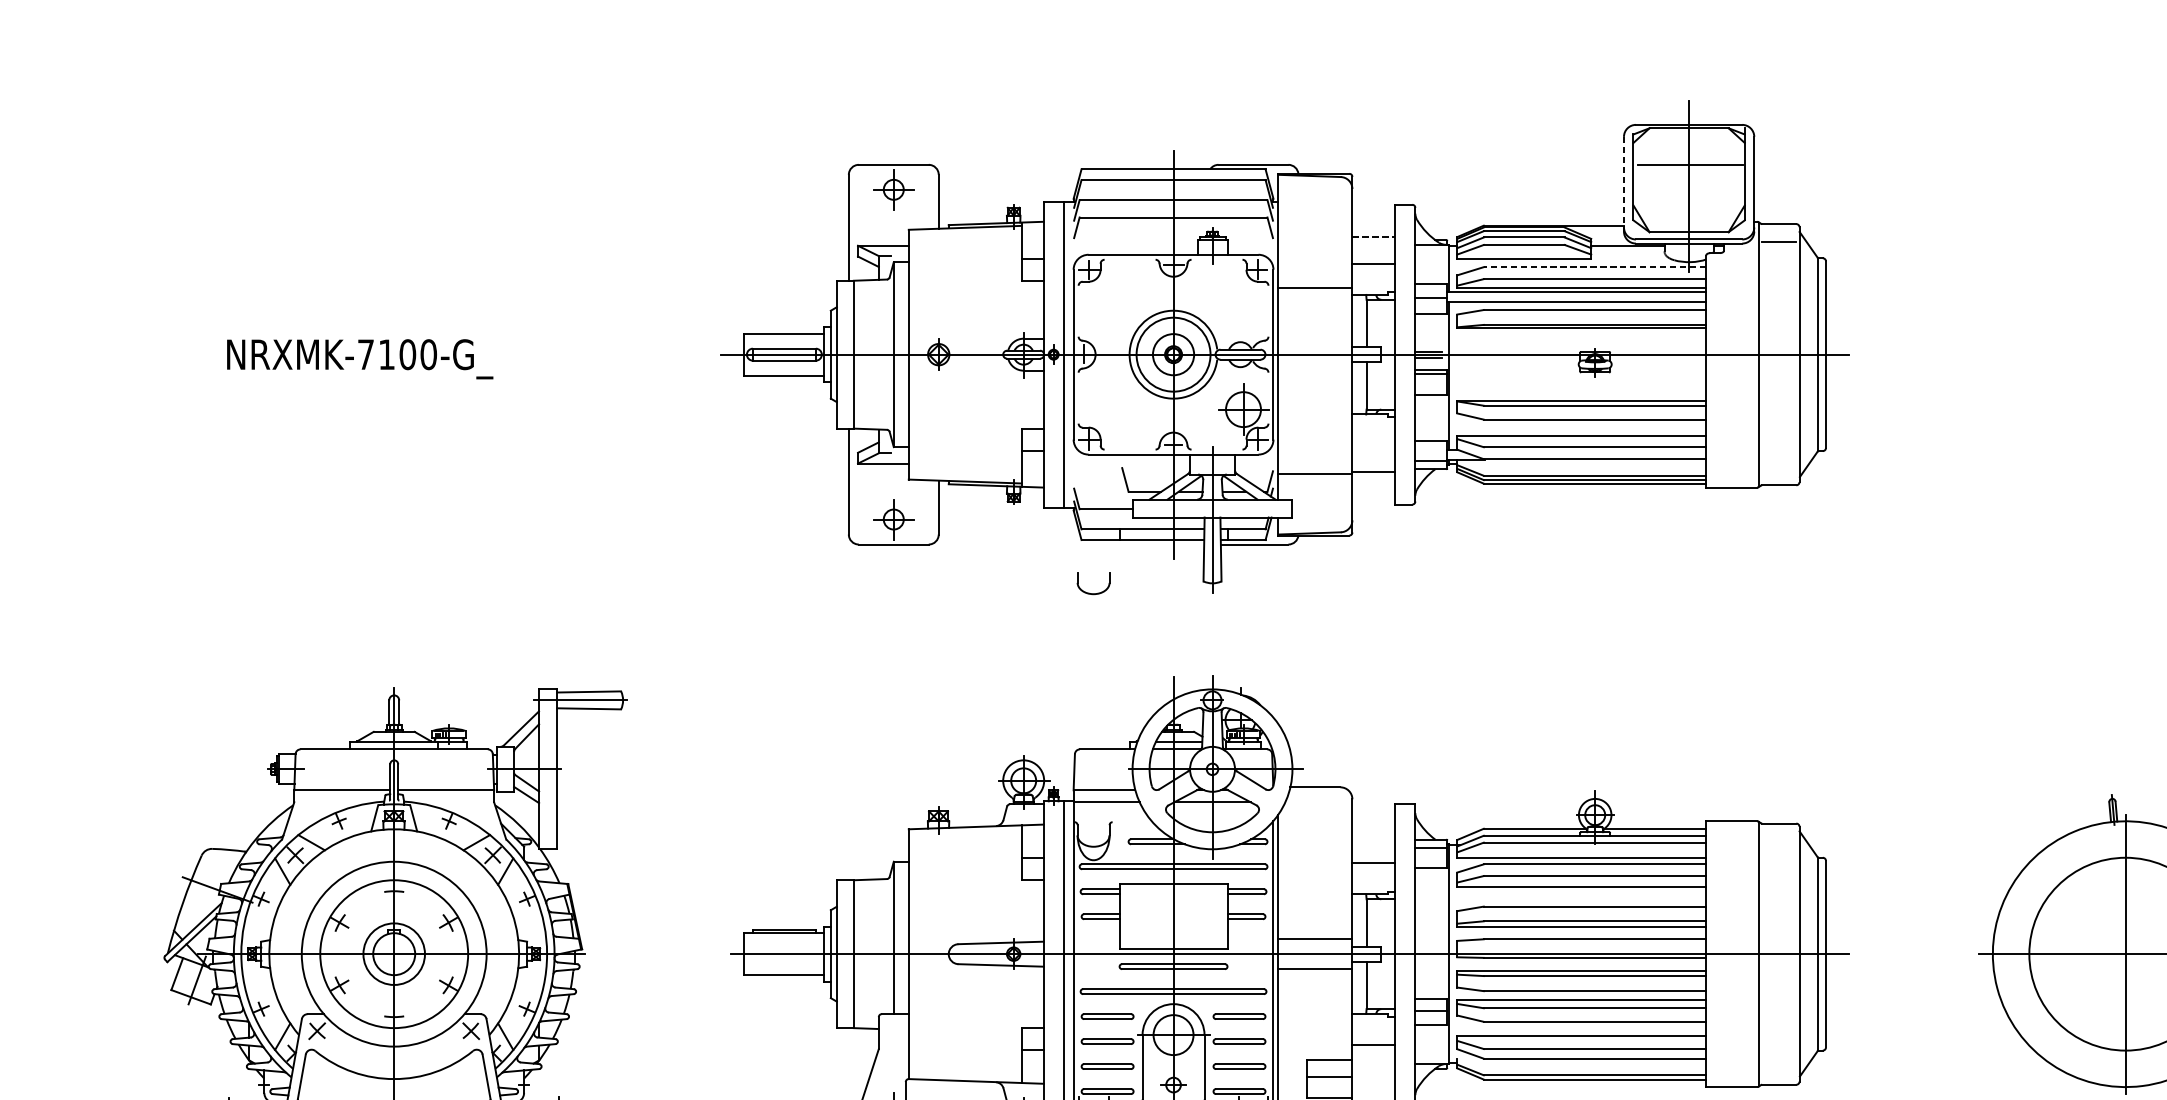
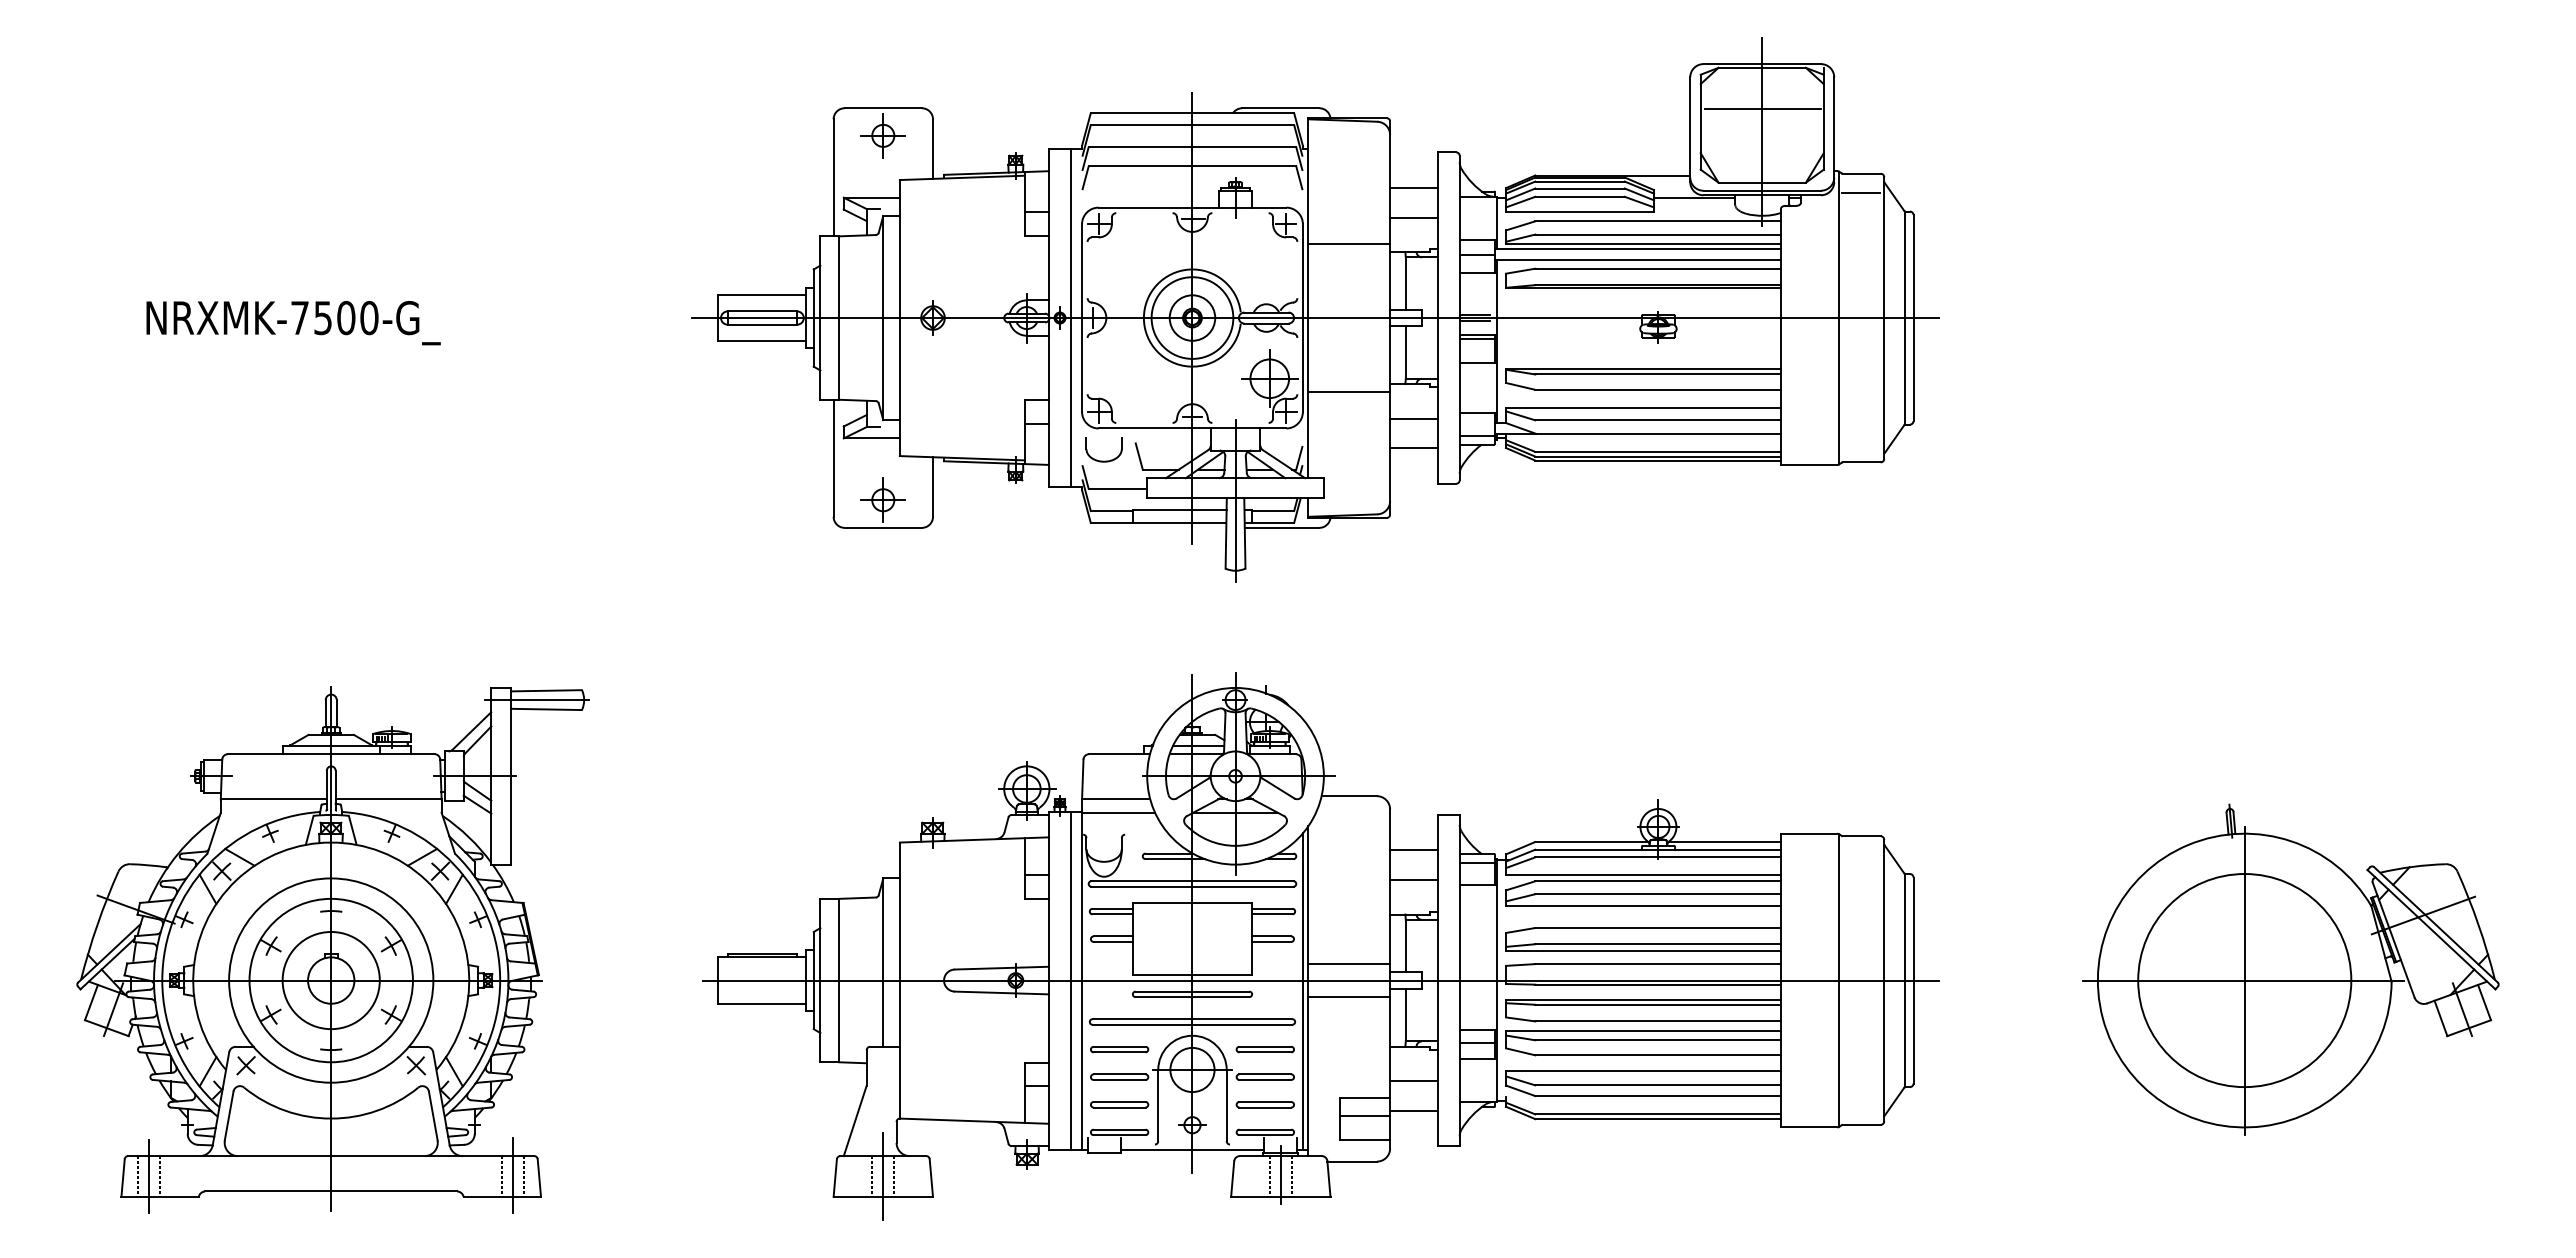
line: (1624, 184) -> (1690, 130), dashed -> solid
line: (1373, 236) -> (1413, 187), dashed -> solid
line: (1595, 267) -> (1658, 221), dashed -> solid
text: (386, 355) -> (322, 318), NRXMK-7100-G_ -> NRXMK-7500-G_
line: (1373, 445) -> (1413, 418), added
line: (1315, 474) -> (1349, 392), moved
part: (1093, 593) -> (1103, 460), moved
line: (1373, 836) -> (1413, 850), added
circle: (393, 954) -> (330, 980), size x1.43
line: (1373, 1071) -> (1413, 1110), added

